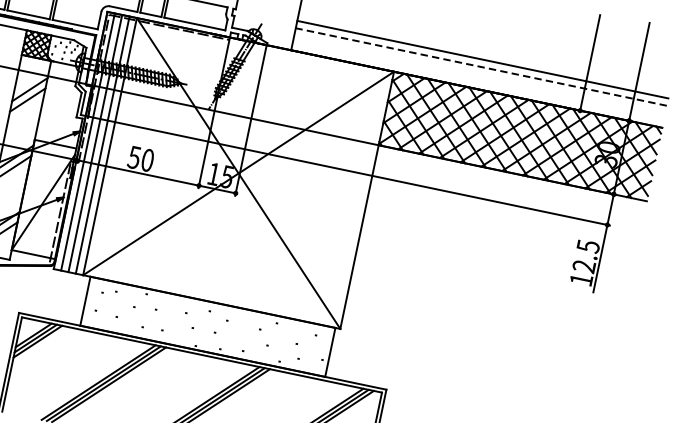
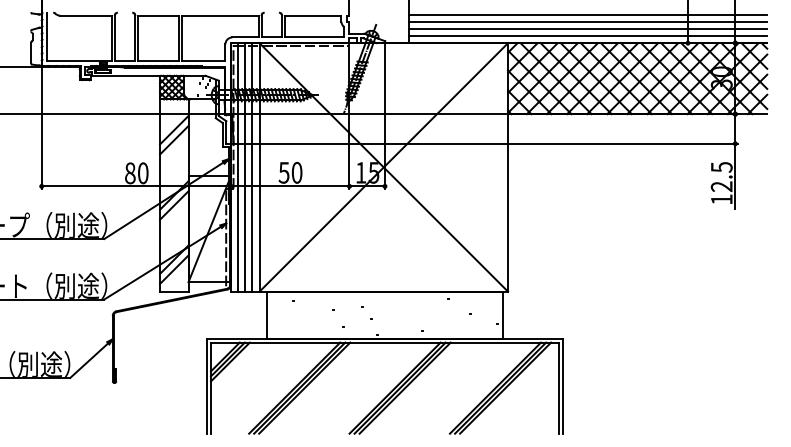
line: (480, 66) -> (587, 21), dashed -> solid
line: (479, 73) -> (587, 28), added
line: (477, 82) -> (587, 36), added

